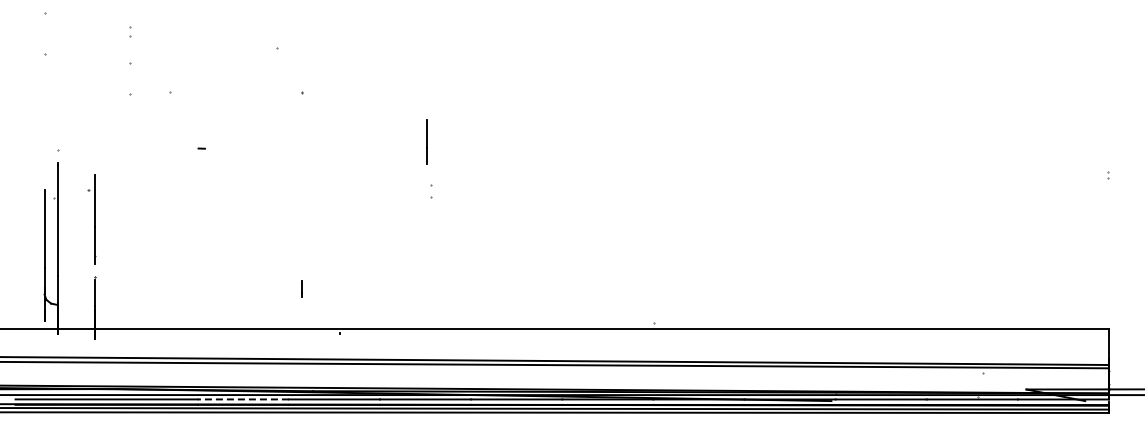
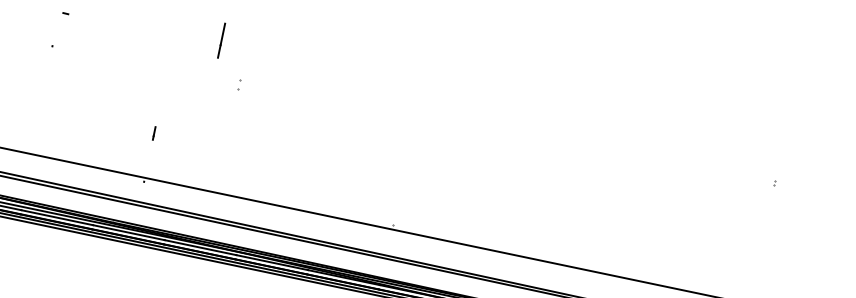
line: (426, 141) -> (220, 40), moved
line: (301, 288) -> (153, 132), moved
line: (243, 399) -> (57, 217), dashed -> solid

